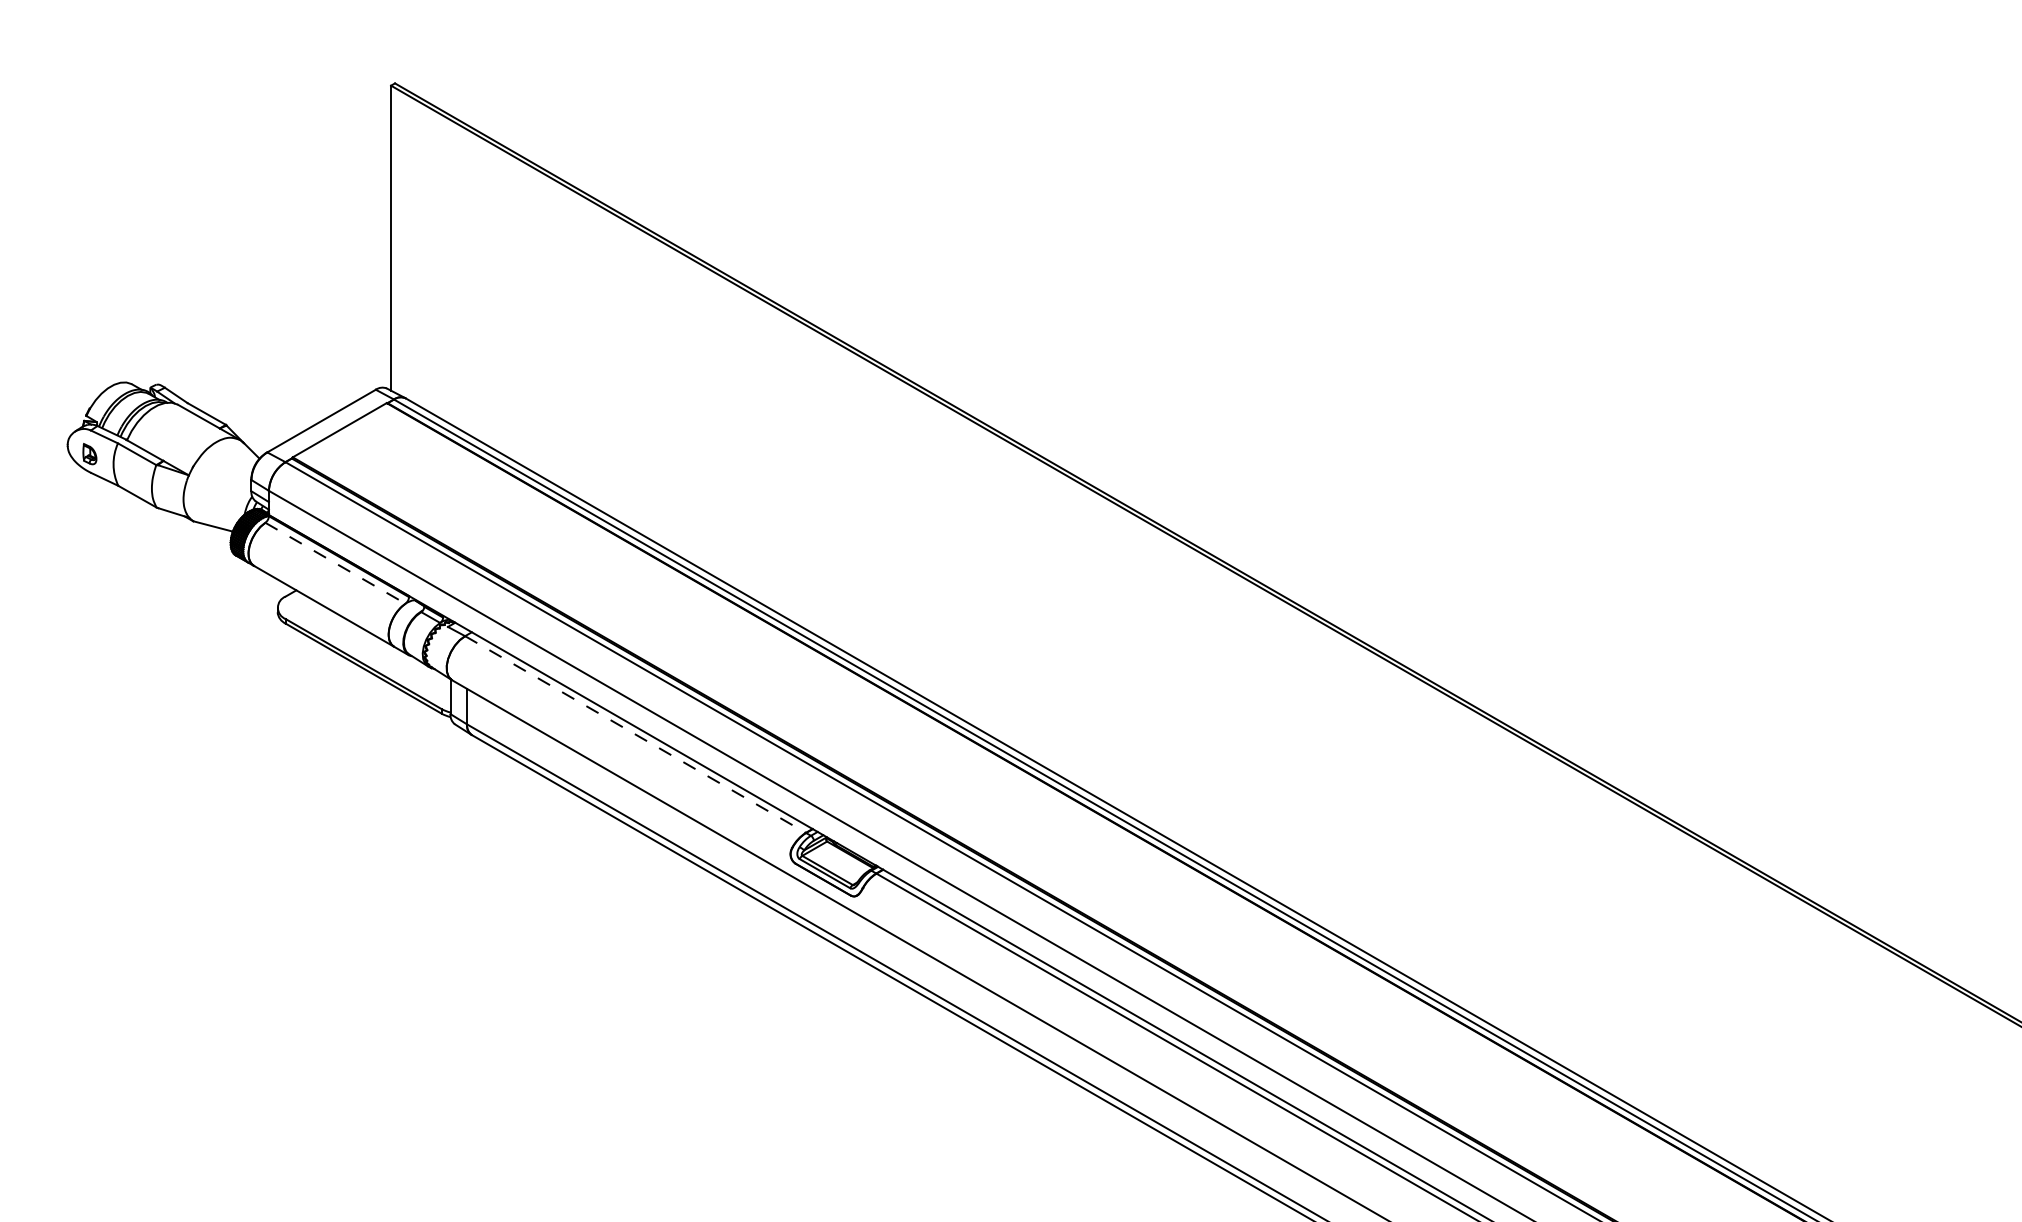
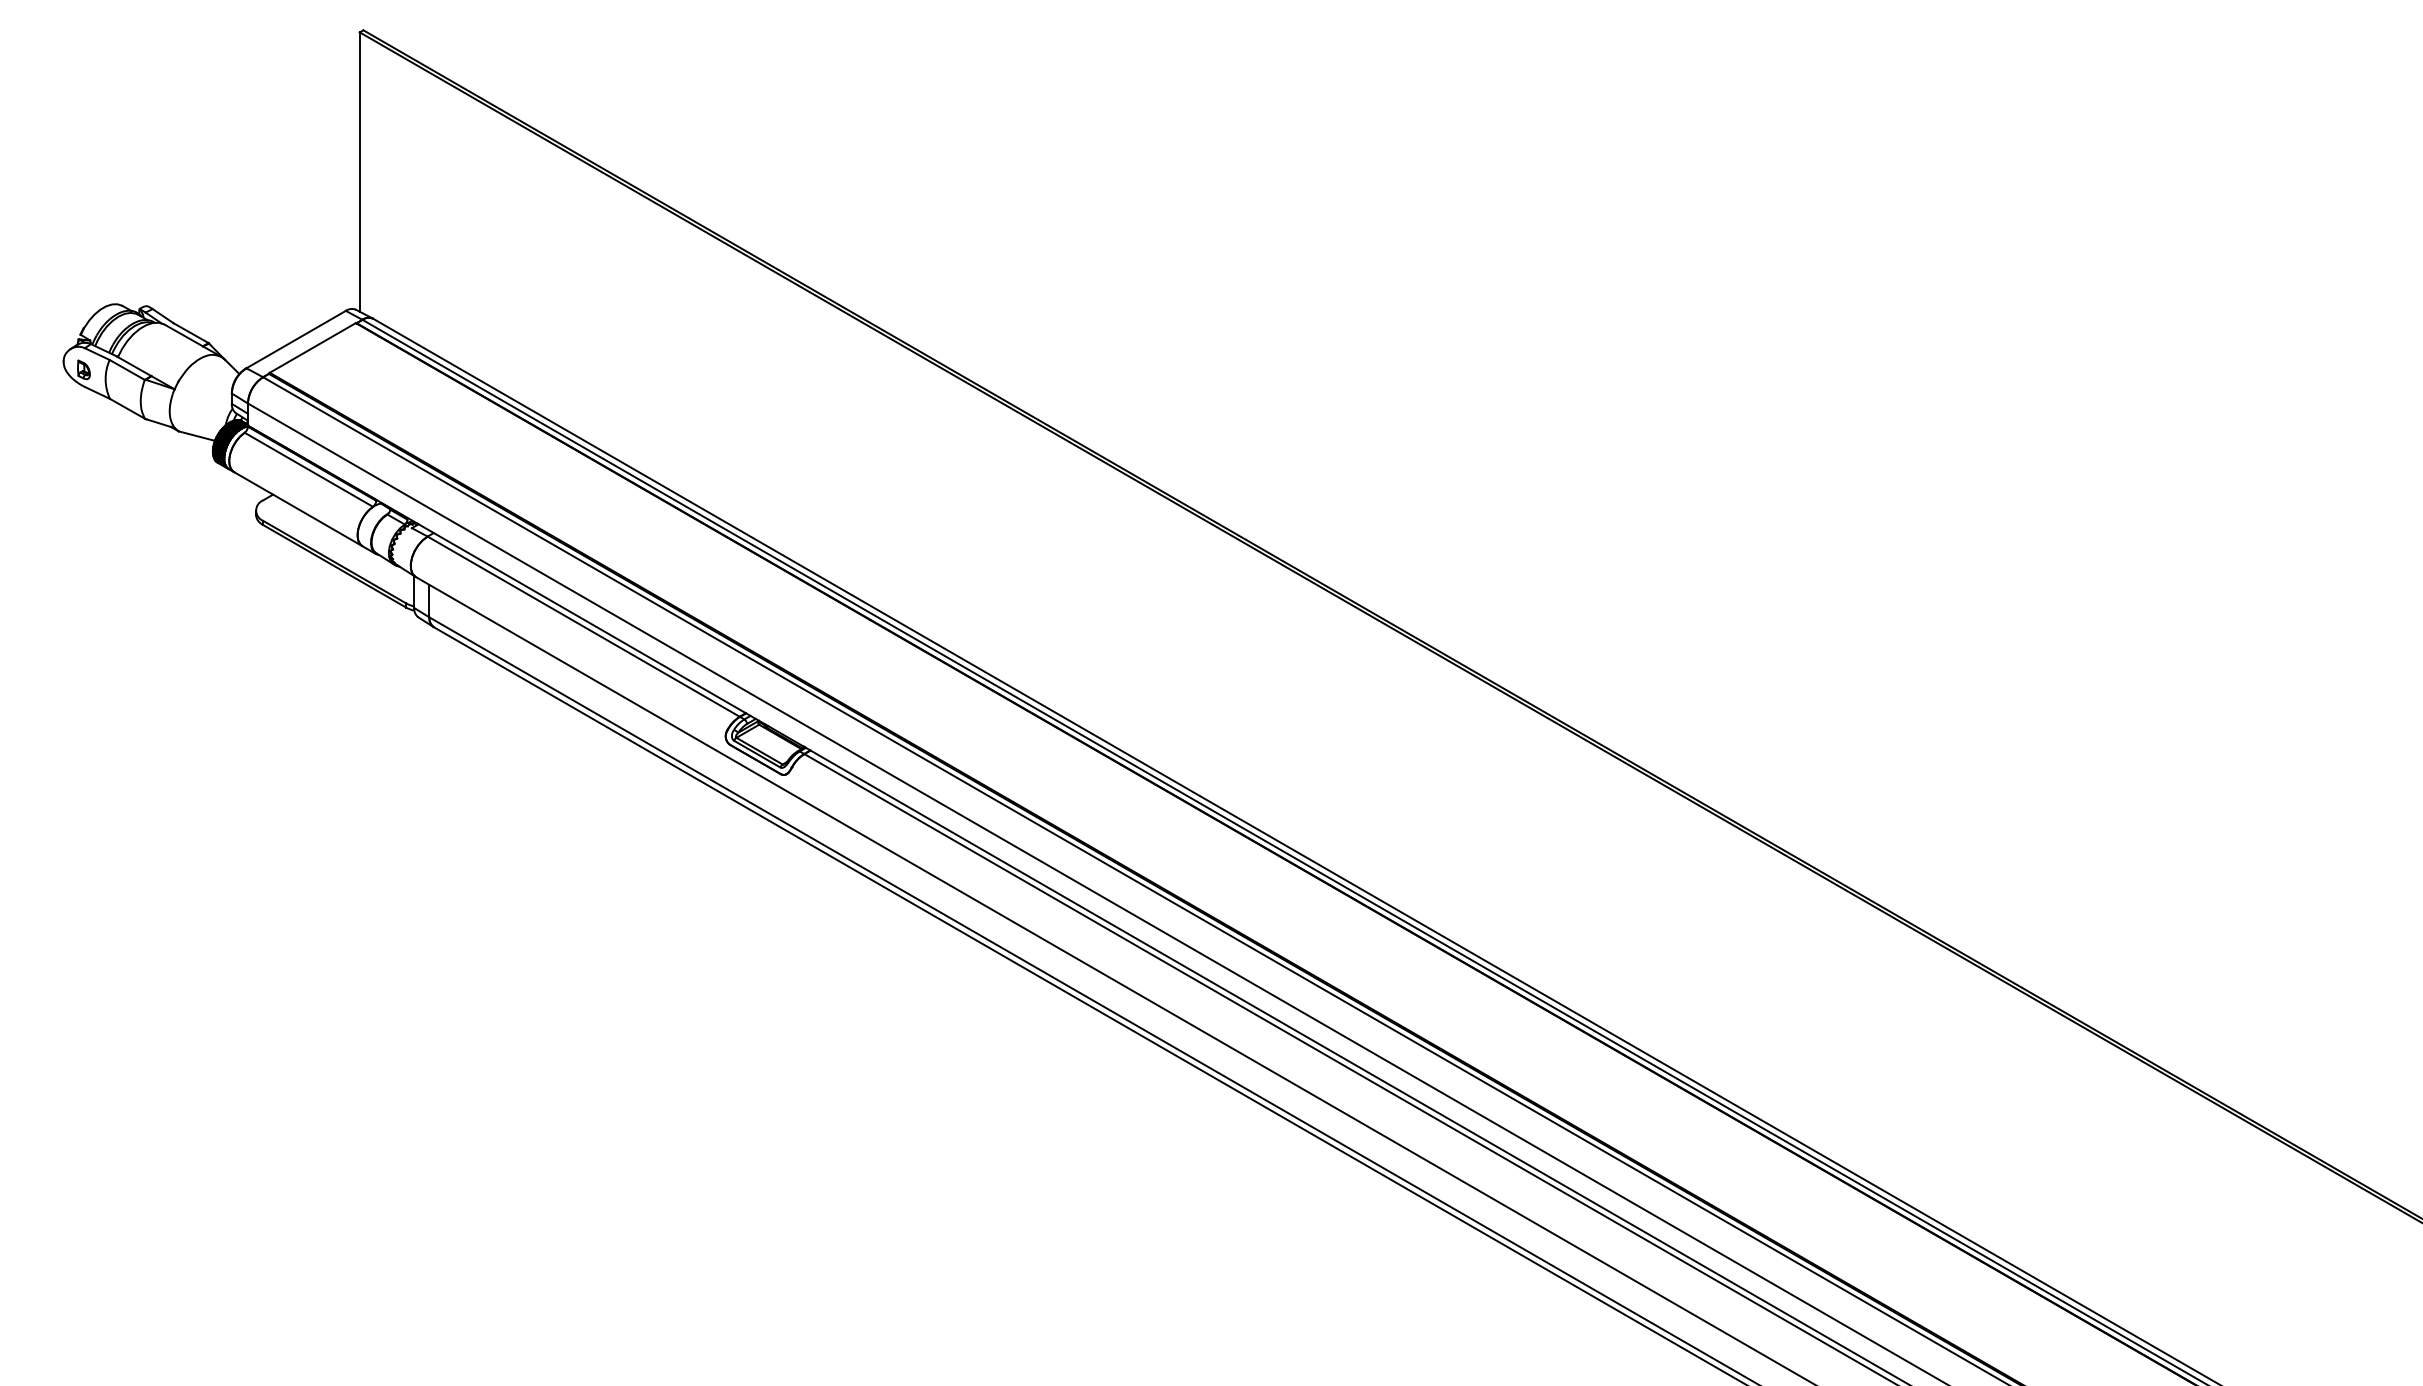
line: (336, 564) -> (309, 470), dashed -> solid
line: (636, 734) -> (584, 626), dashed -> solid

